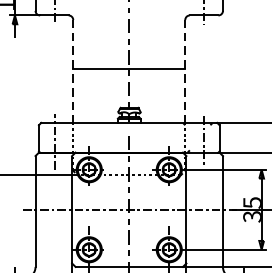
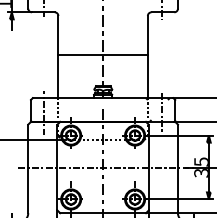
line: (73, 72) -> (58, 57), dashed -> solid
line: (184, 72) -> (147, 57), dashed -> solid

